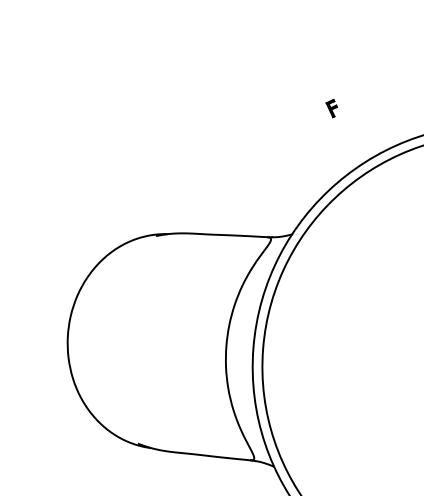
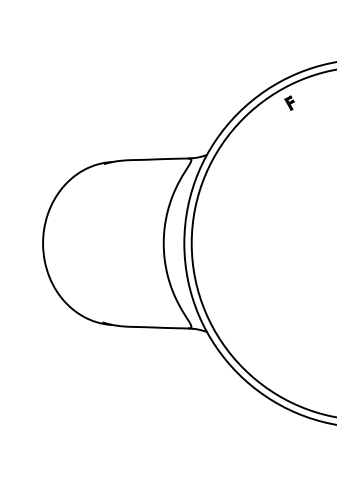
part: (331, 107) -> (289, 102), moved

